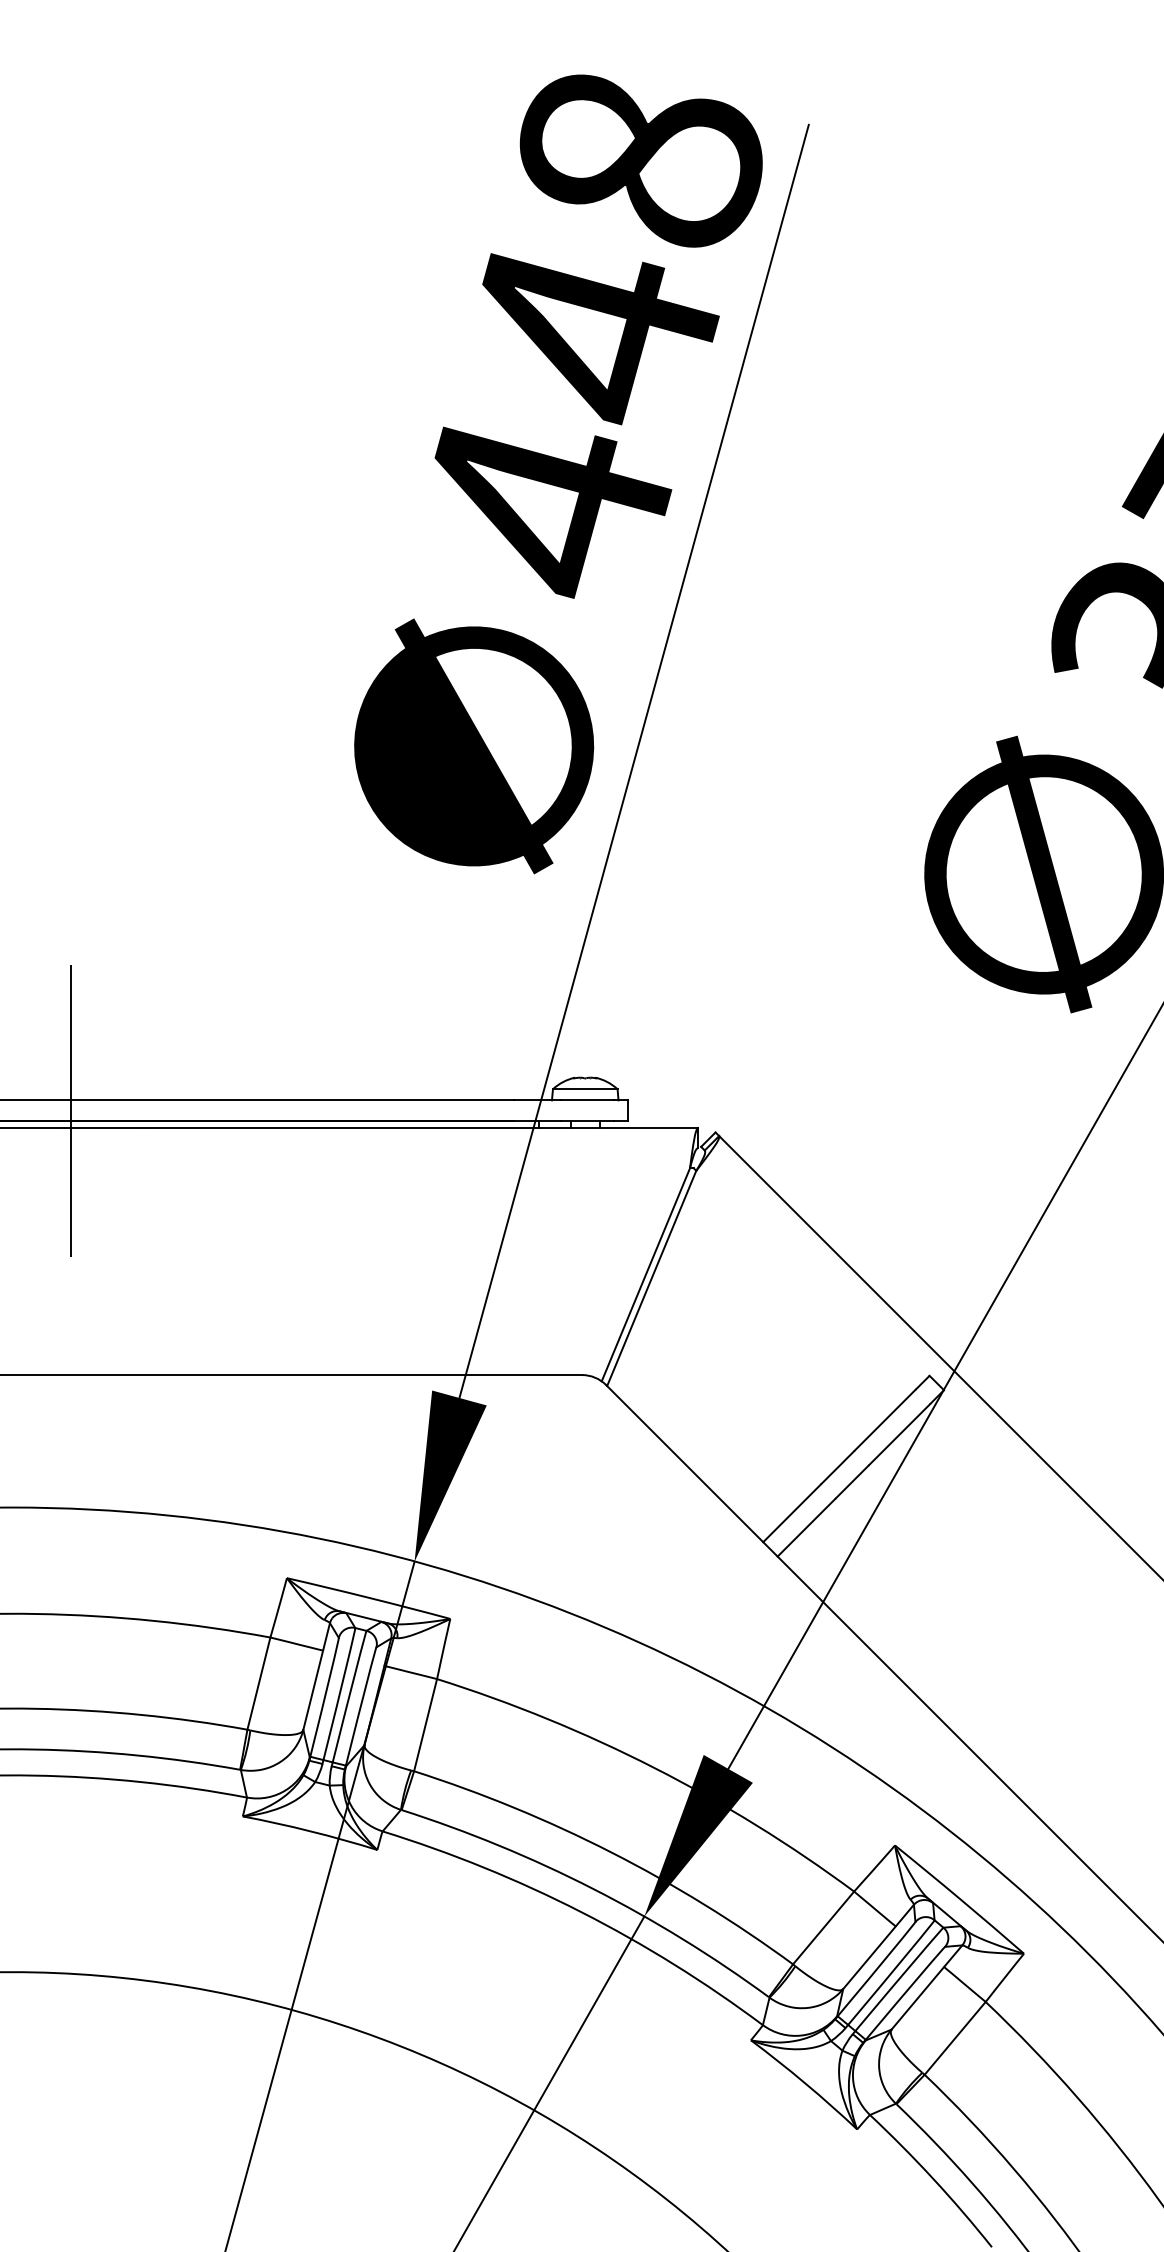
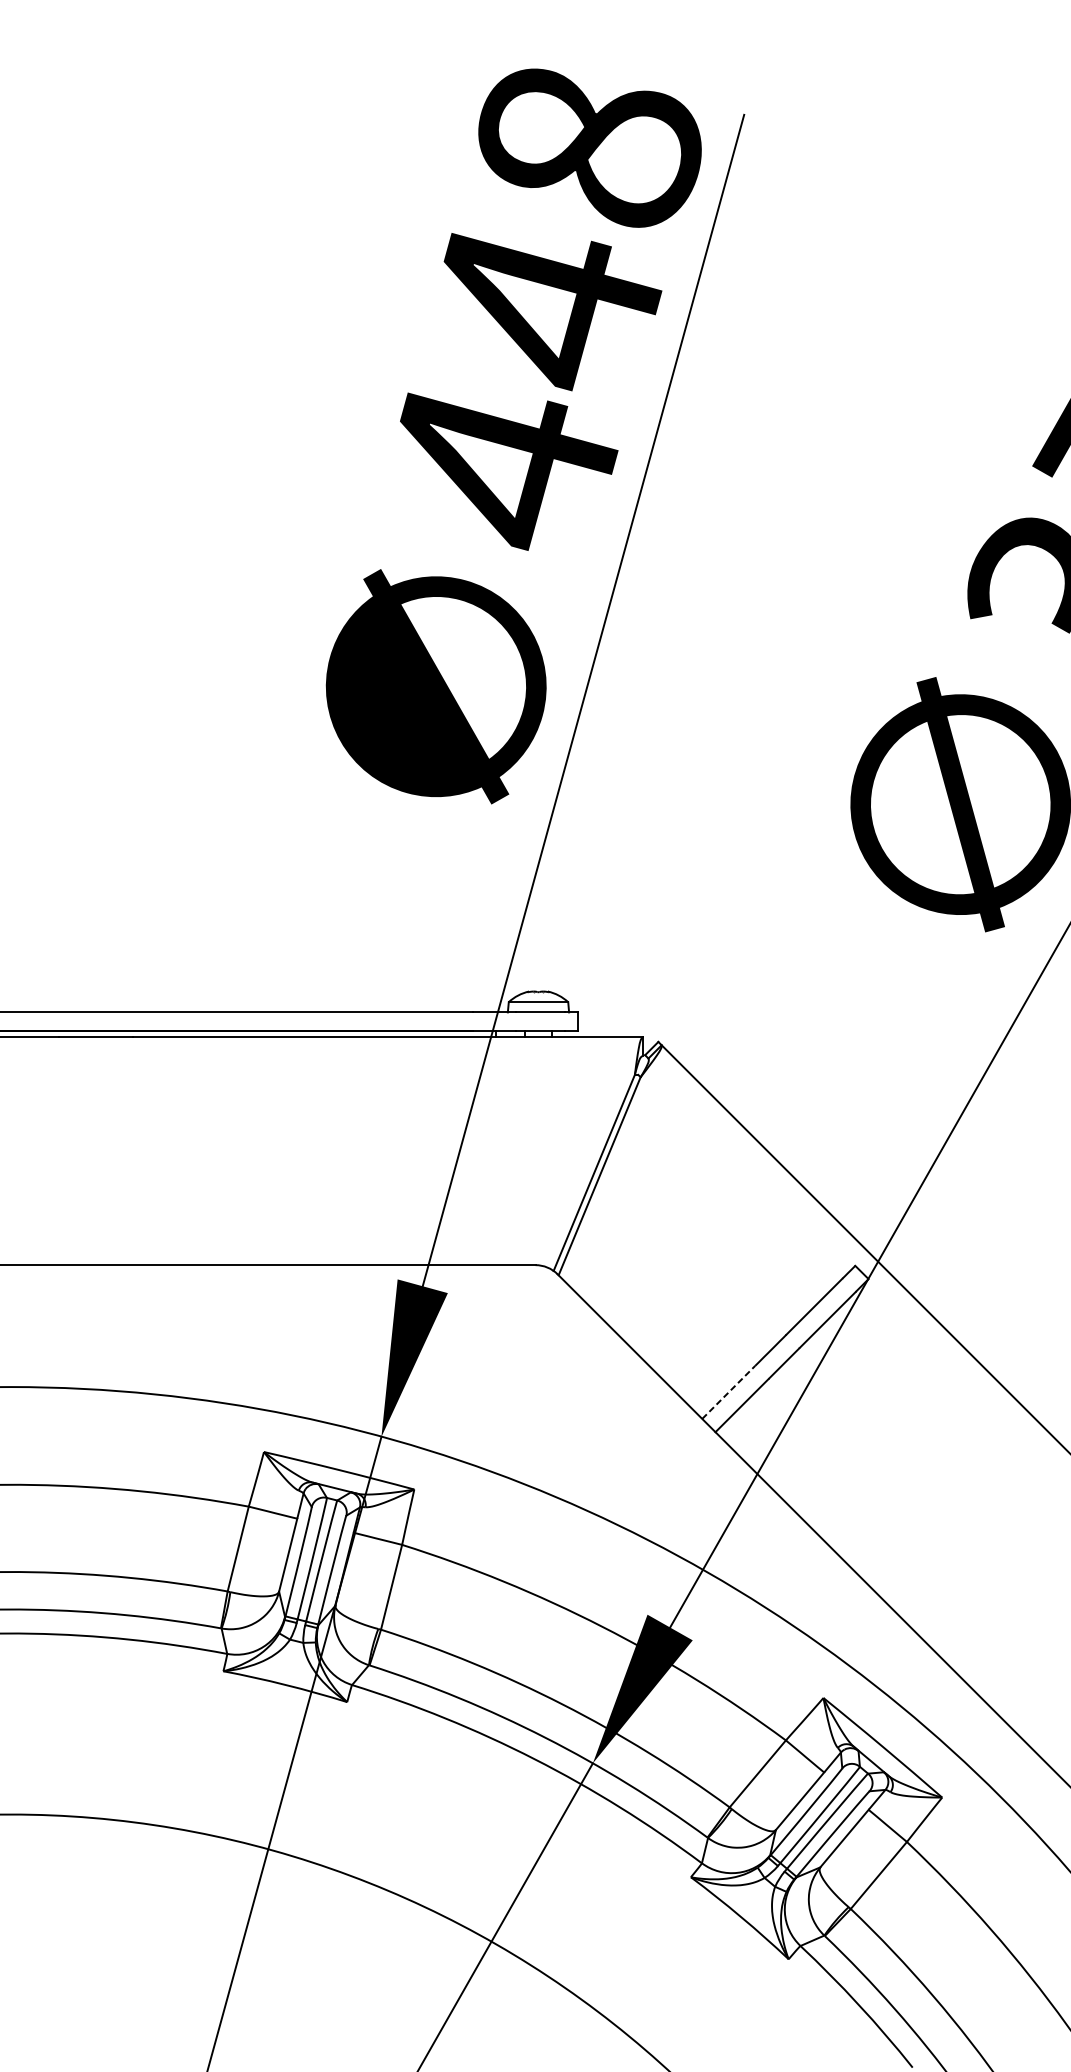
line: (70, 1110) -> (64, 1021), removed
line: (792, 1513) -> (729, 1392), solid -> dashed

